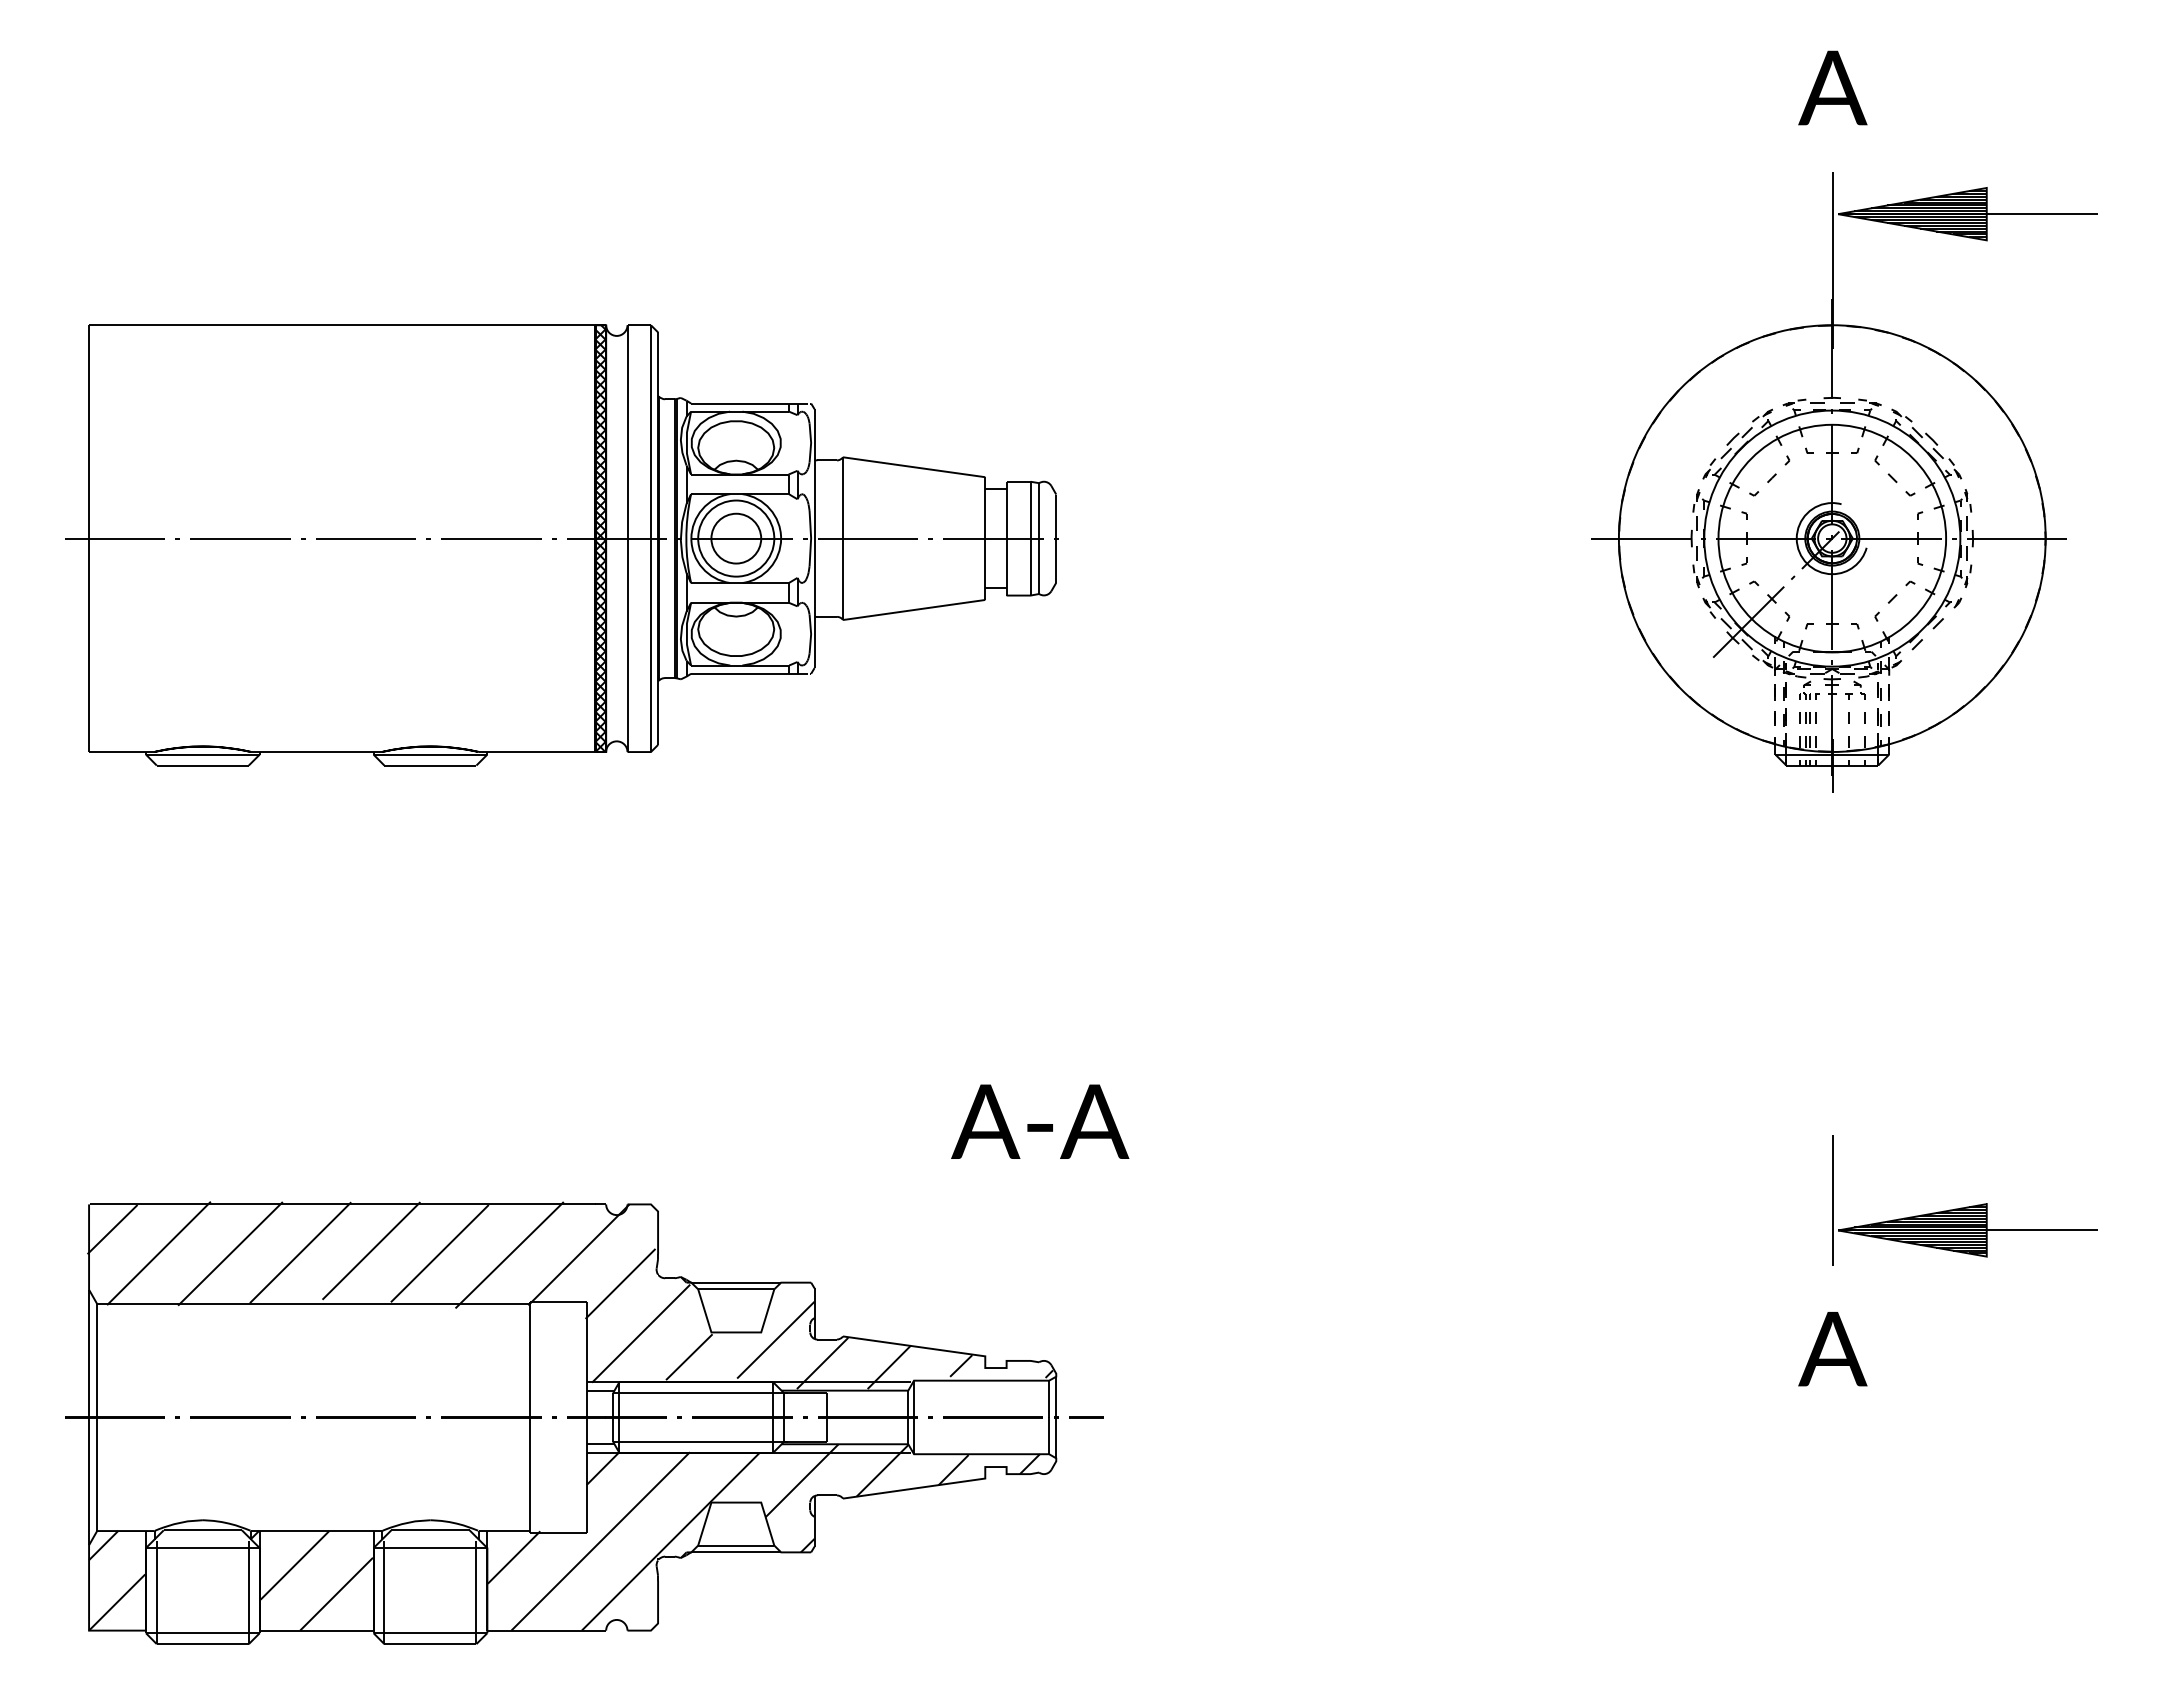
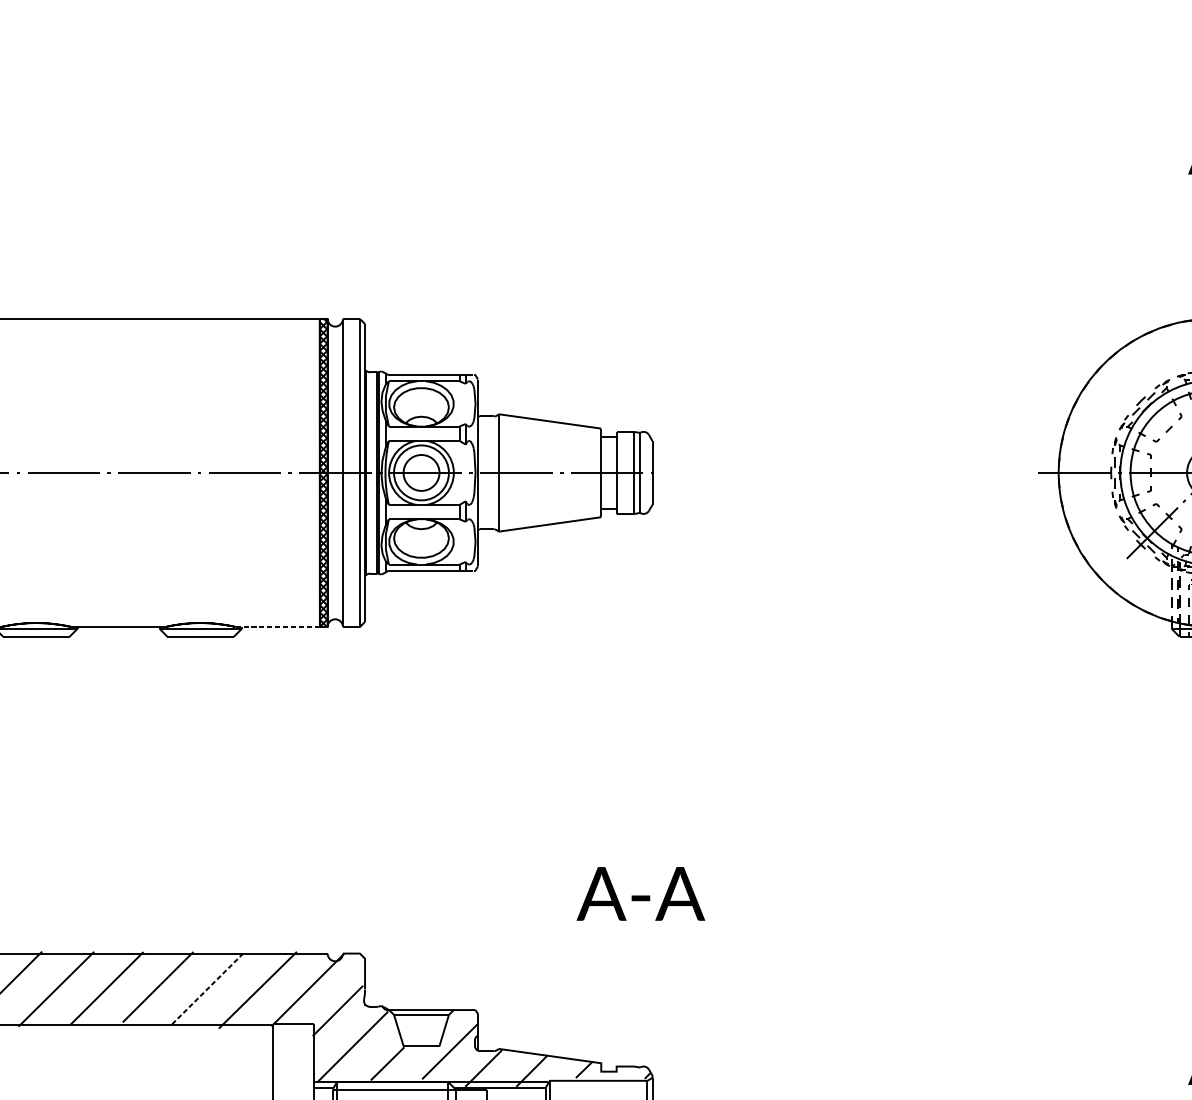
line: (536, 752) -> (277, 627), solid -> dashed
line: (440, 1253) -> (207, 989), solid -> dashed

